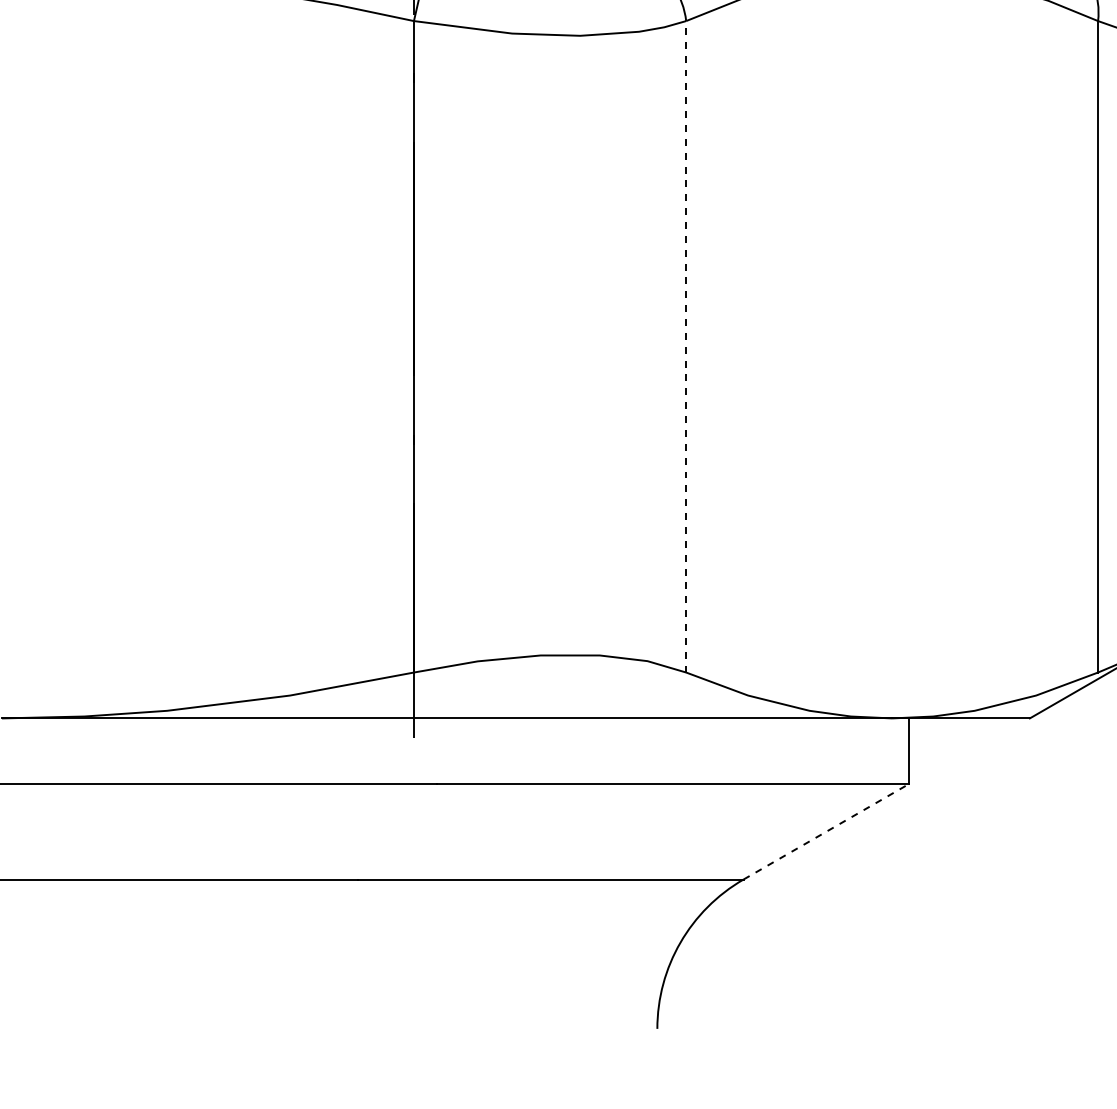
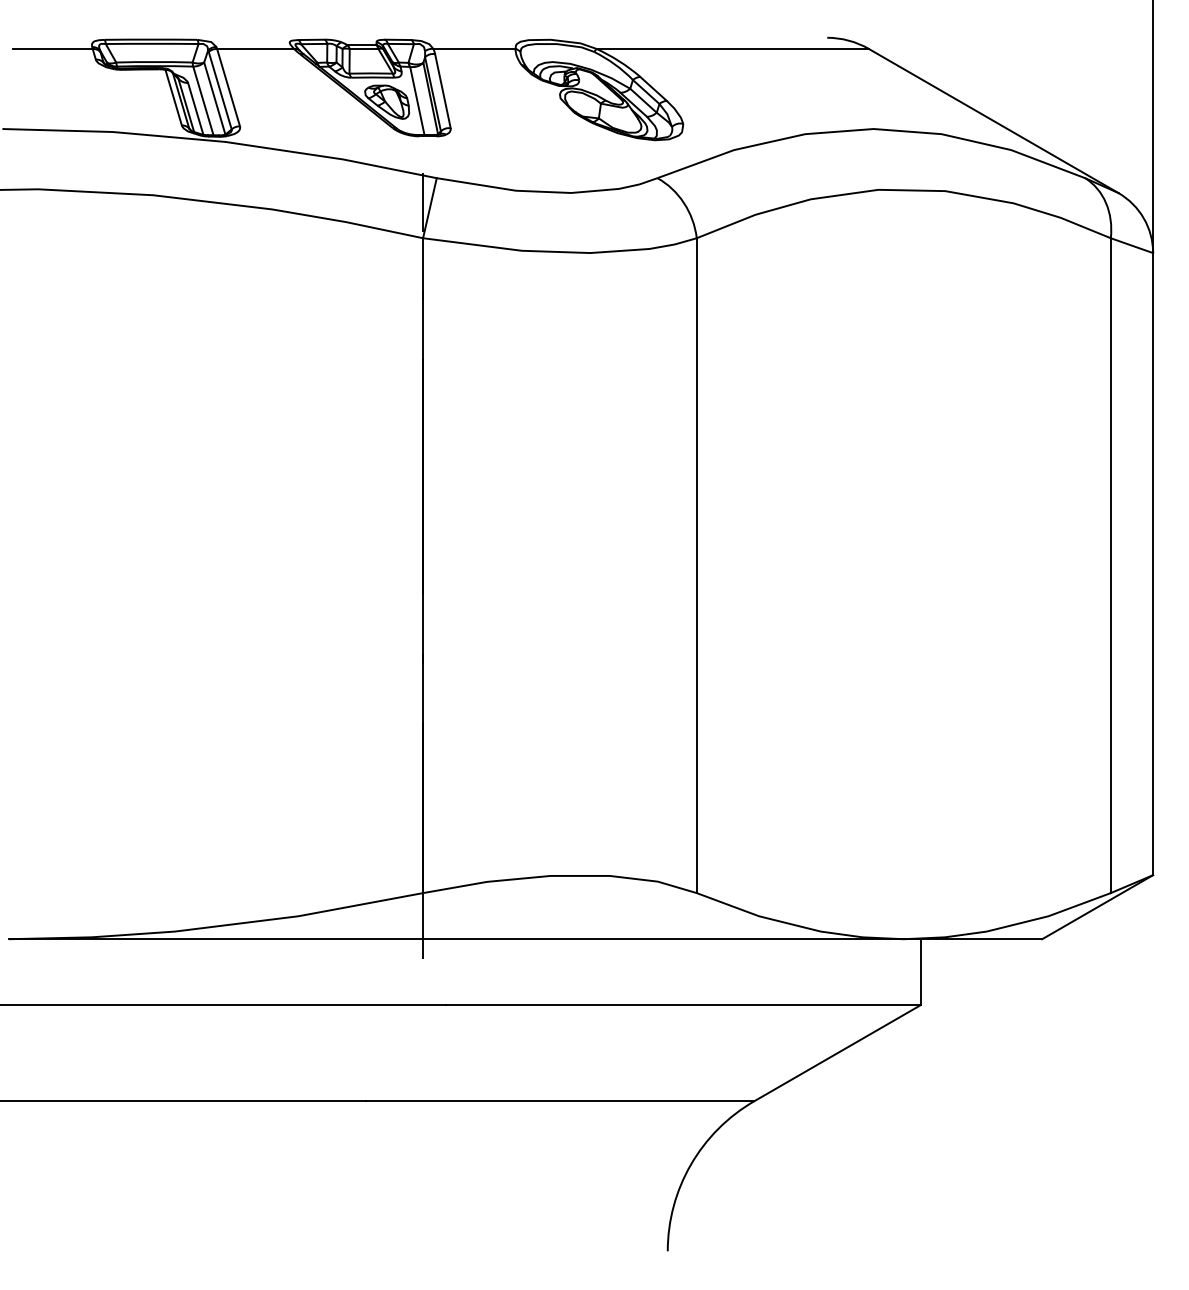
line: (685, 346) -> (696, 565), dashed -> solid
line: (827, 831) -> (838, 1052), dashed -> solid

